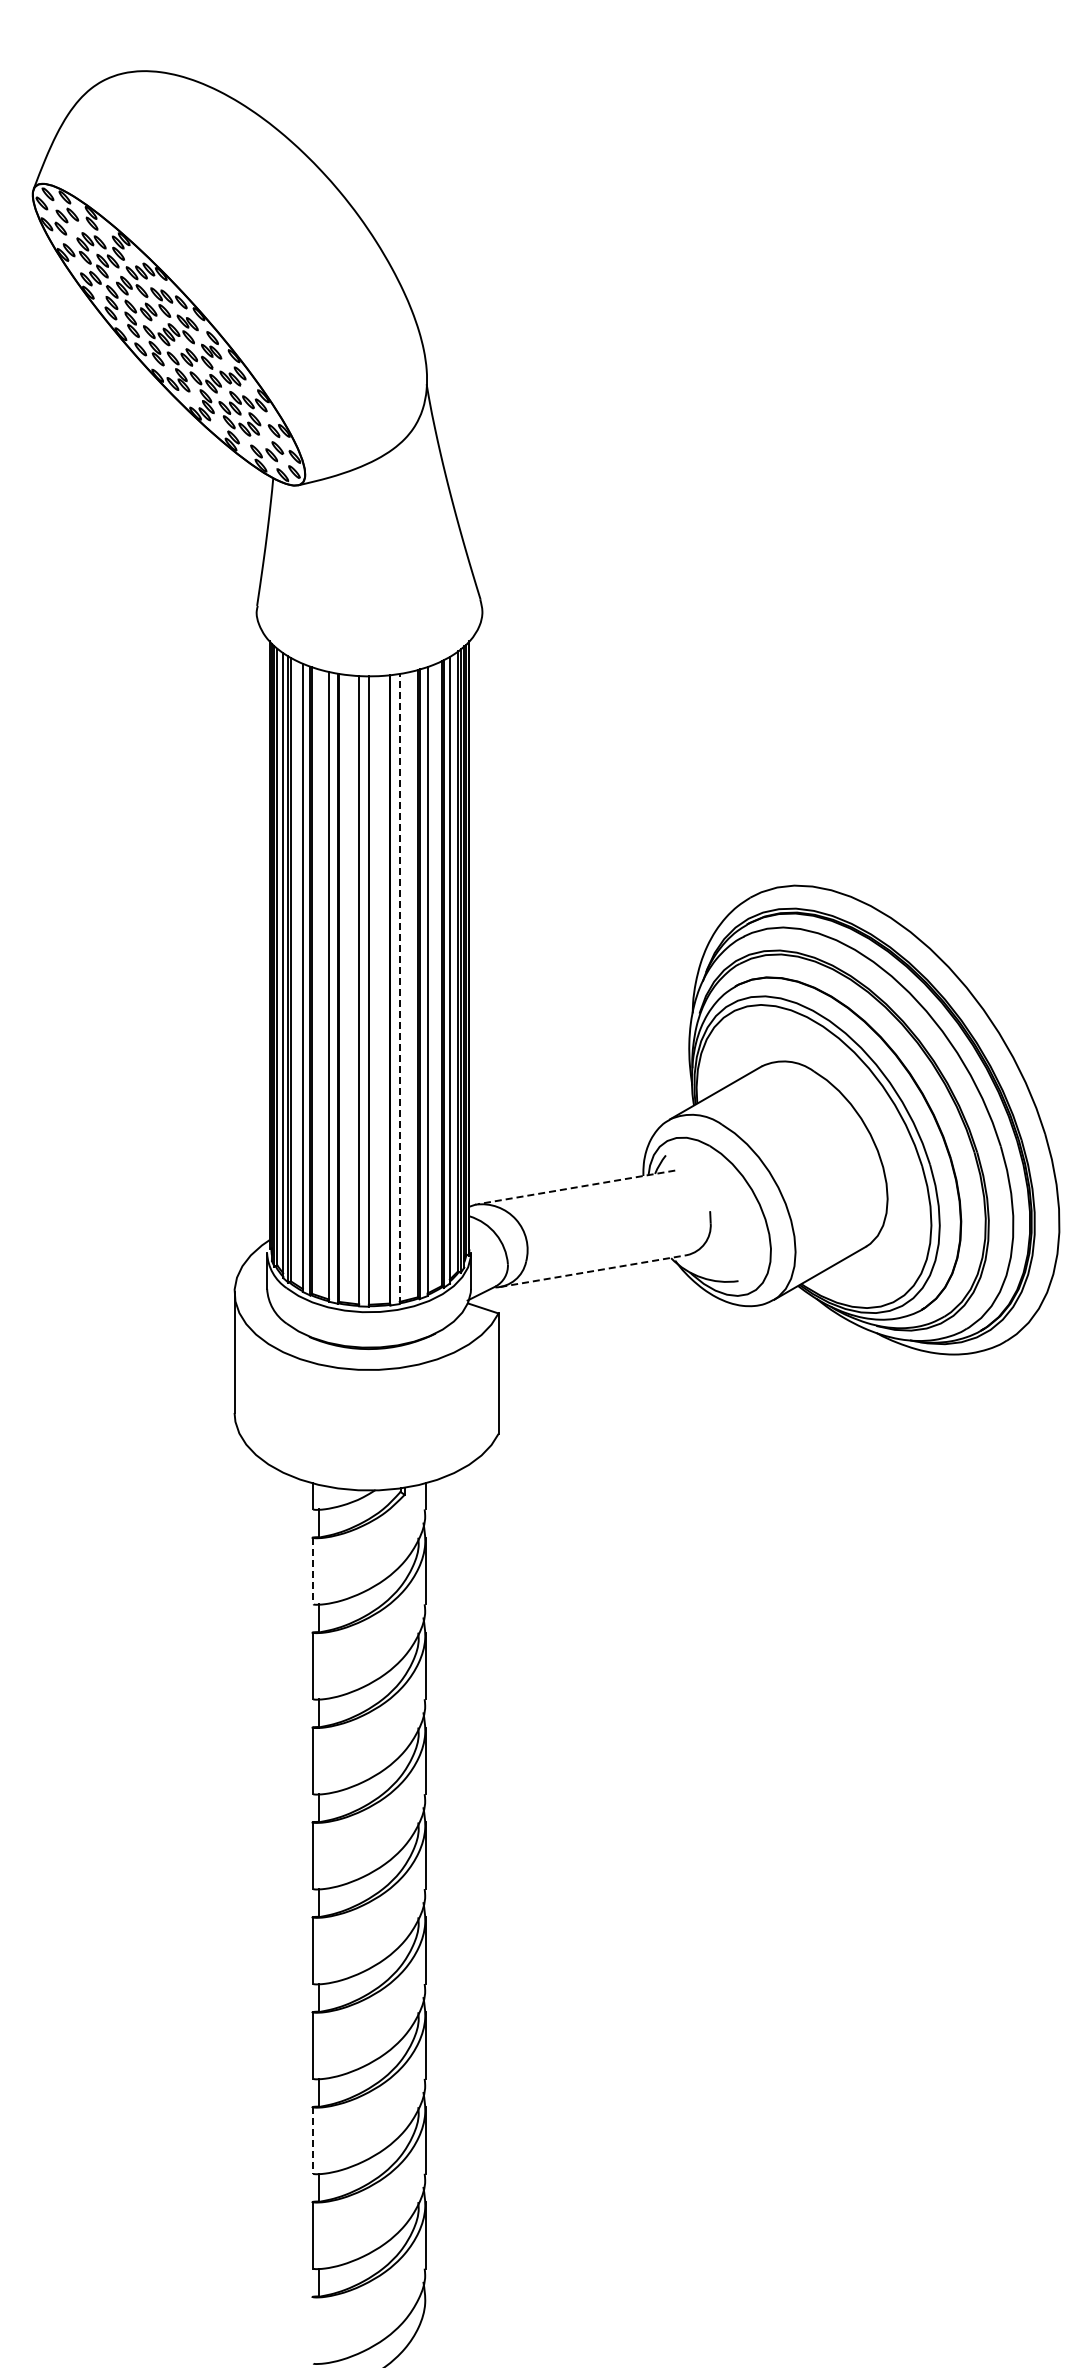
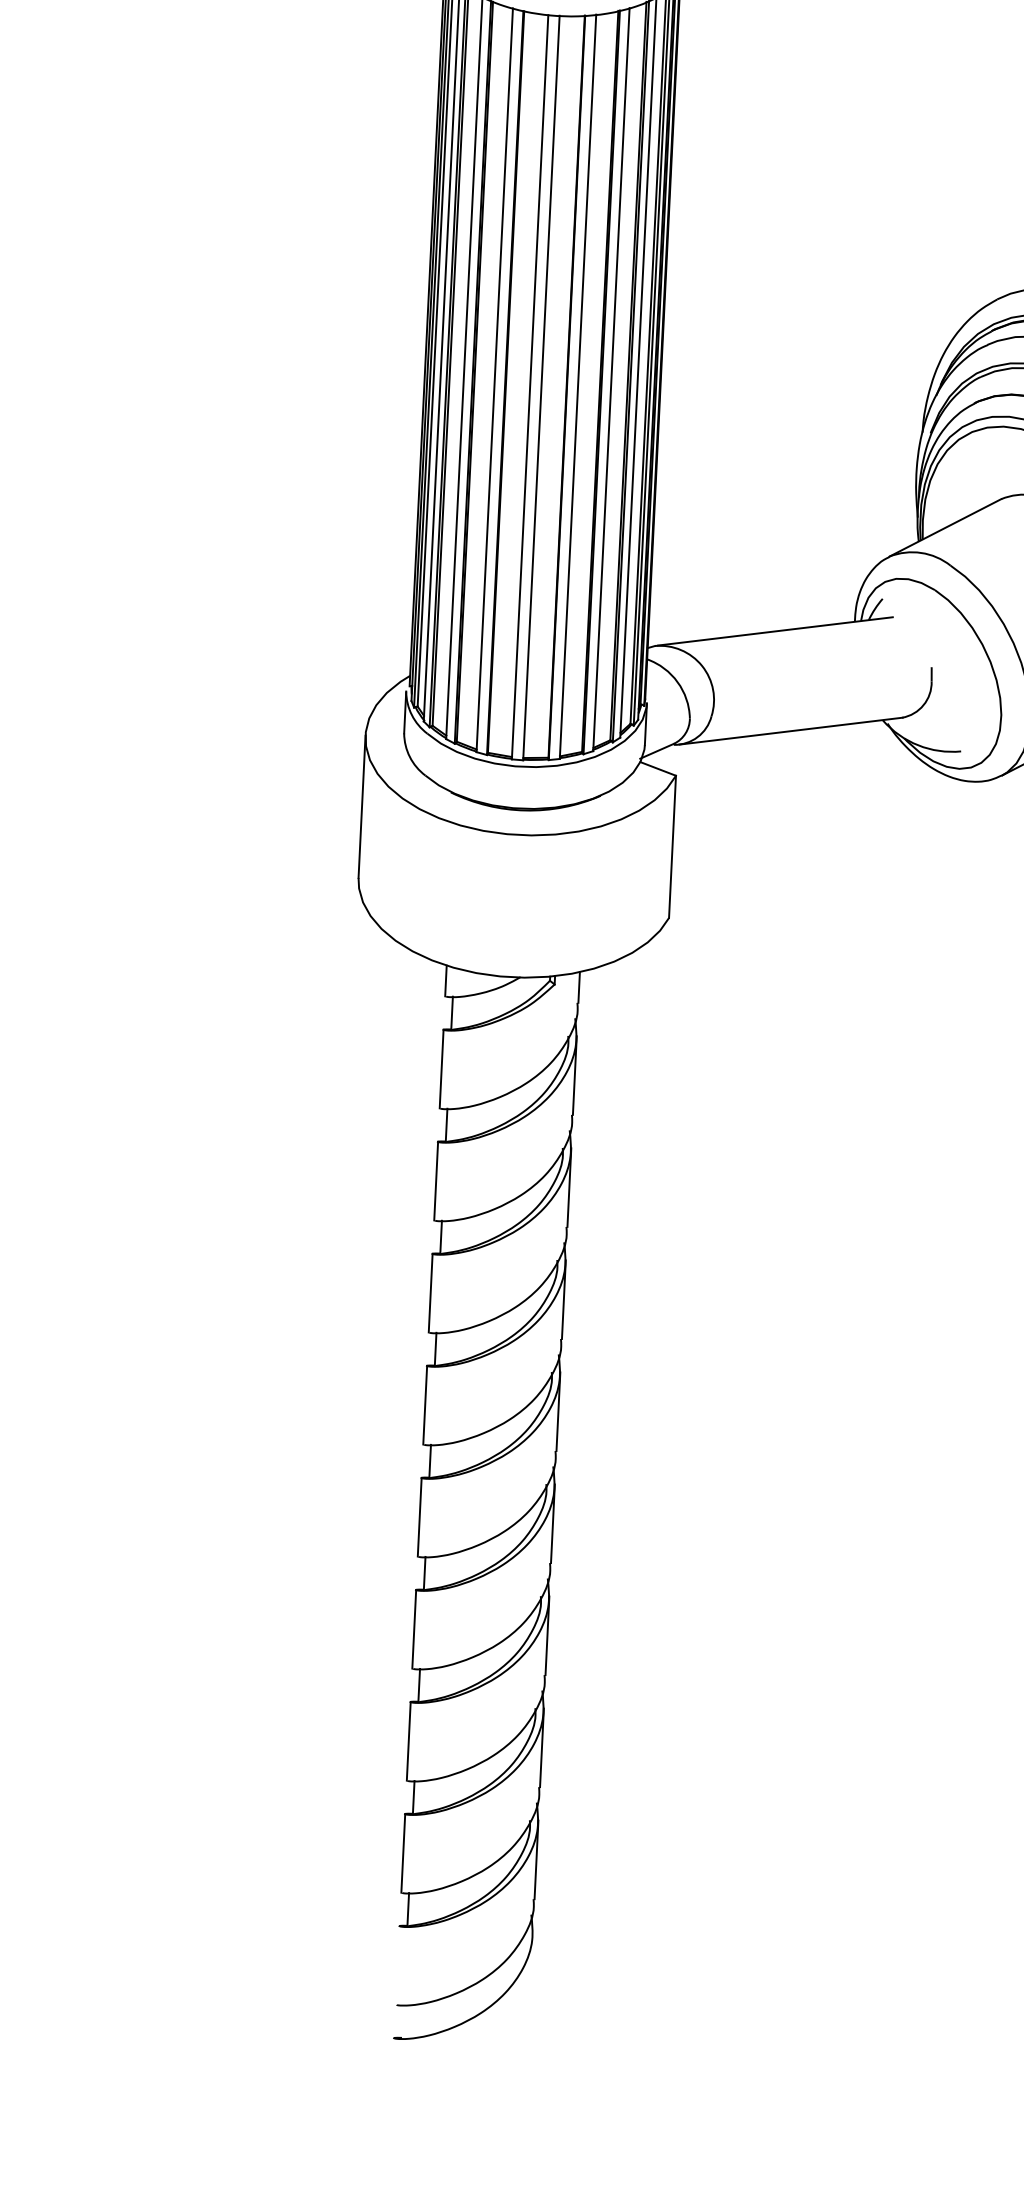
line: (399, 988) -> (577, 386), dashed -> solid
line: (576, 1187) -> (775, 631), dashed -> solid
line: (594, 1270) -> (791, 730), dashed -> solid
line: (312, 1571) -> (441, 1069), dashed -> solid
line: (312, 2140) -> (408, 1741), dashed -> solid

